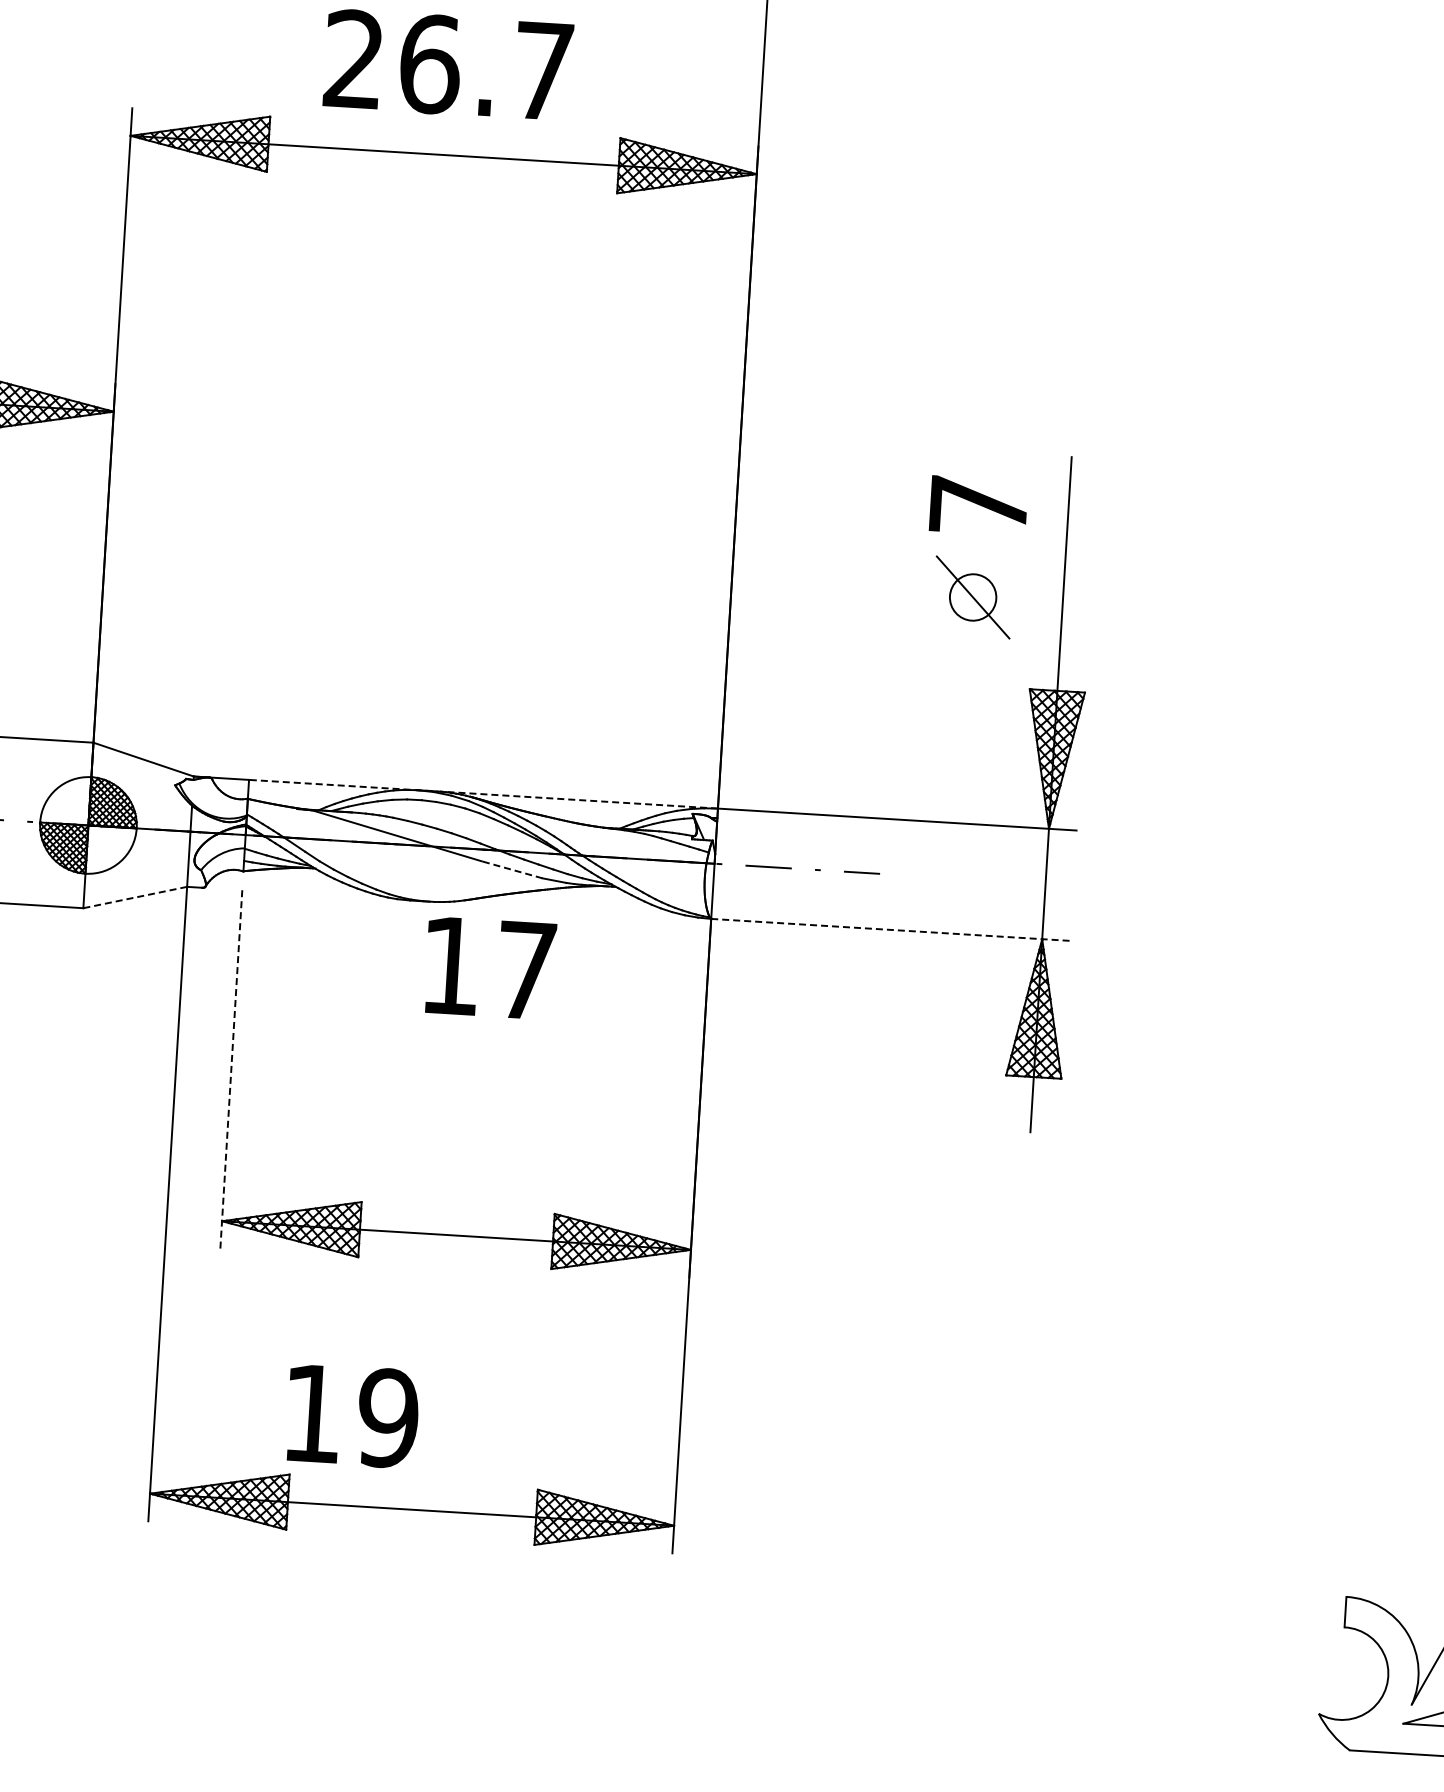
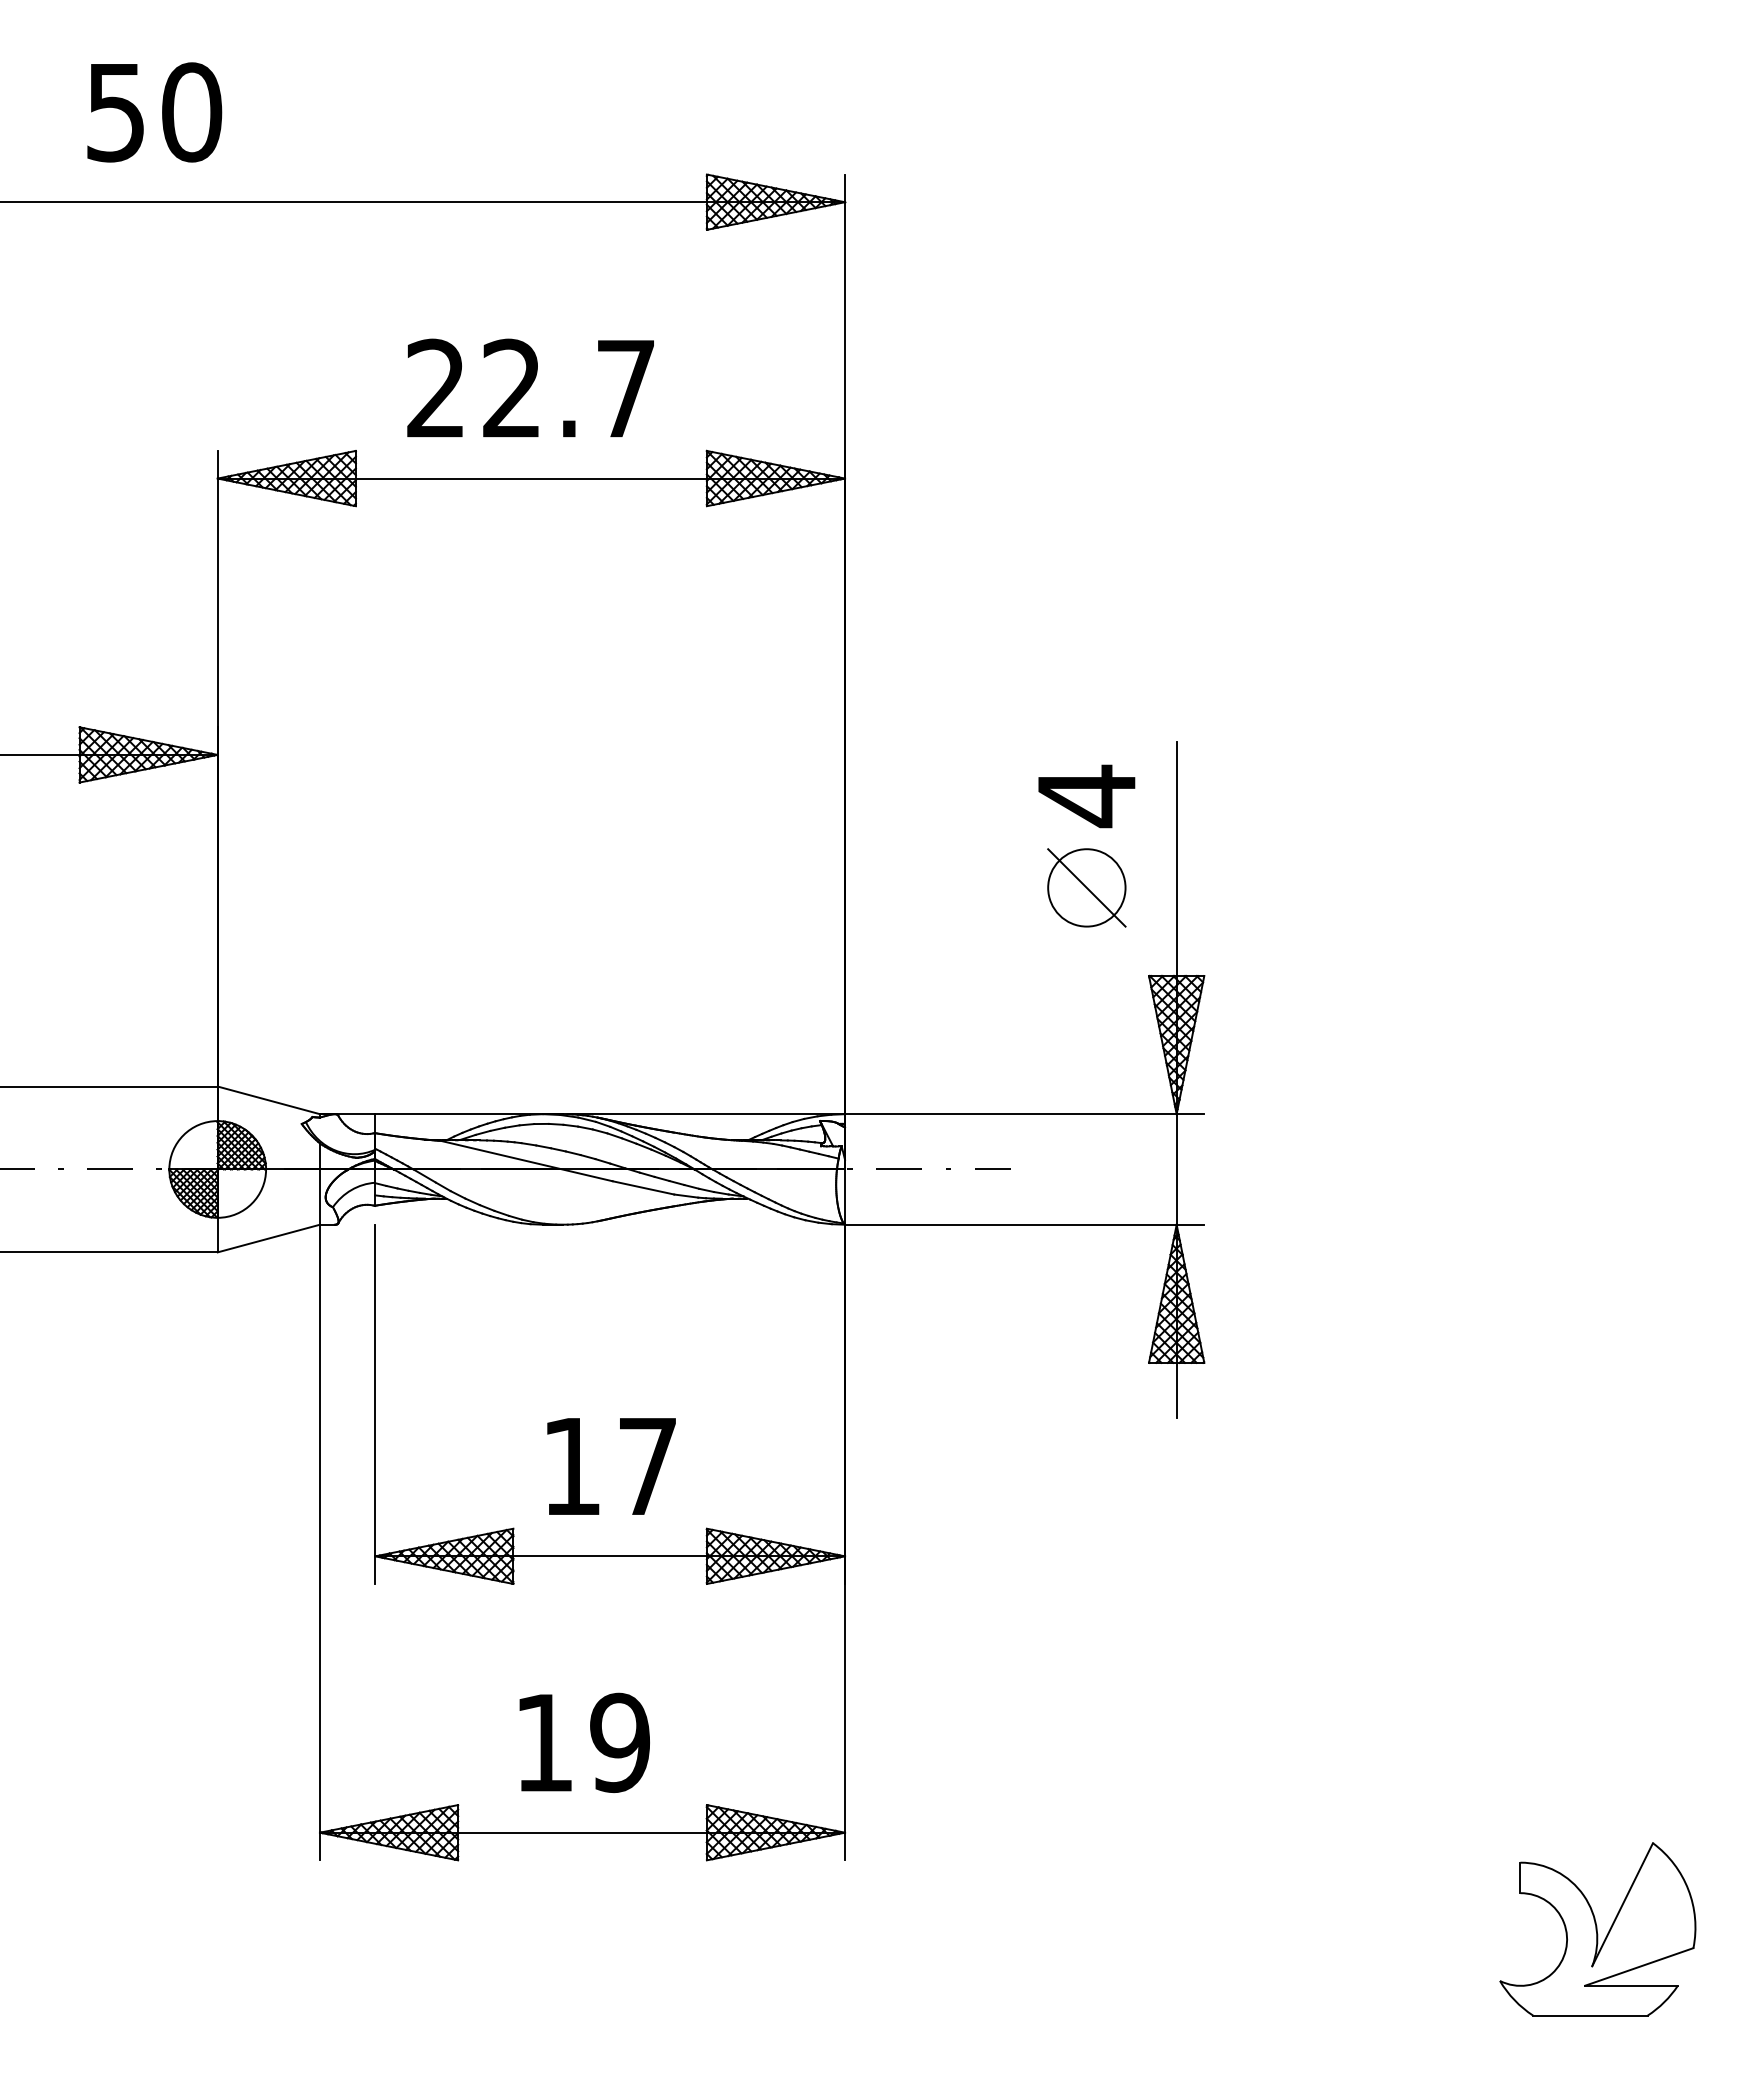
text: (430, 63) -> (512, 388), 26.7 -> 22.7
text: (978, 506) -> (1086, 796), 7 -> 4
circle: (972, 597) -> (1086, 887), size x1.67
line: (483, 794) -> (610, 1114), dashed -> solid
line: (511, 869) -> (642, 1187), dashed -> solid
line: (134, 897) -> (268, 1238), dashed -> solid
line: (890, 929) -> (1024, 1224), dashed -> solid
text: (490, 968) -> (611, 1466), moved
line: (231, 1069) -> (375, 1404), dashed -> solid
text: (352, 1415) -> (584, 1742), moved

